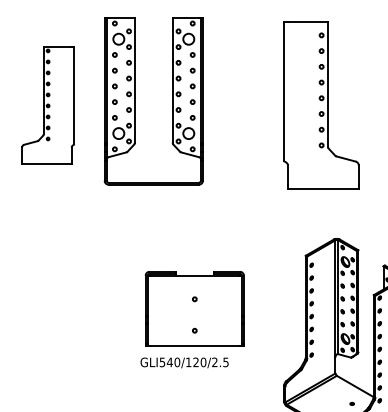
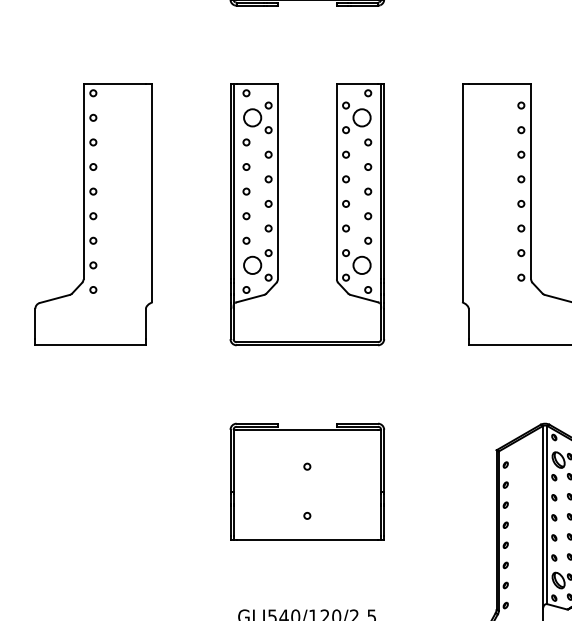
part: (135, 101) -> (278, 215), moved
part: (48, 105) -> (94, 215), size x1.43
part: (194, 308) -> (306, 481), moved

